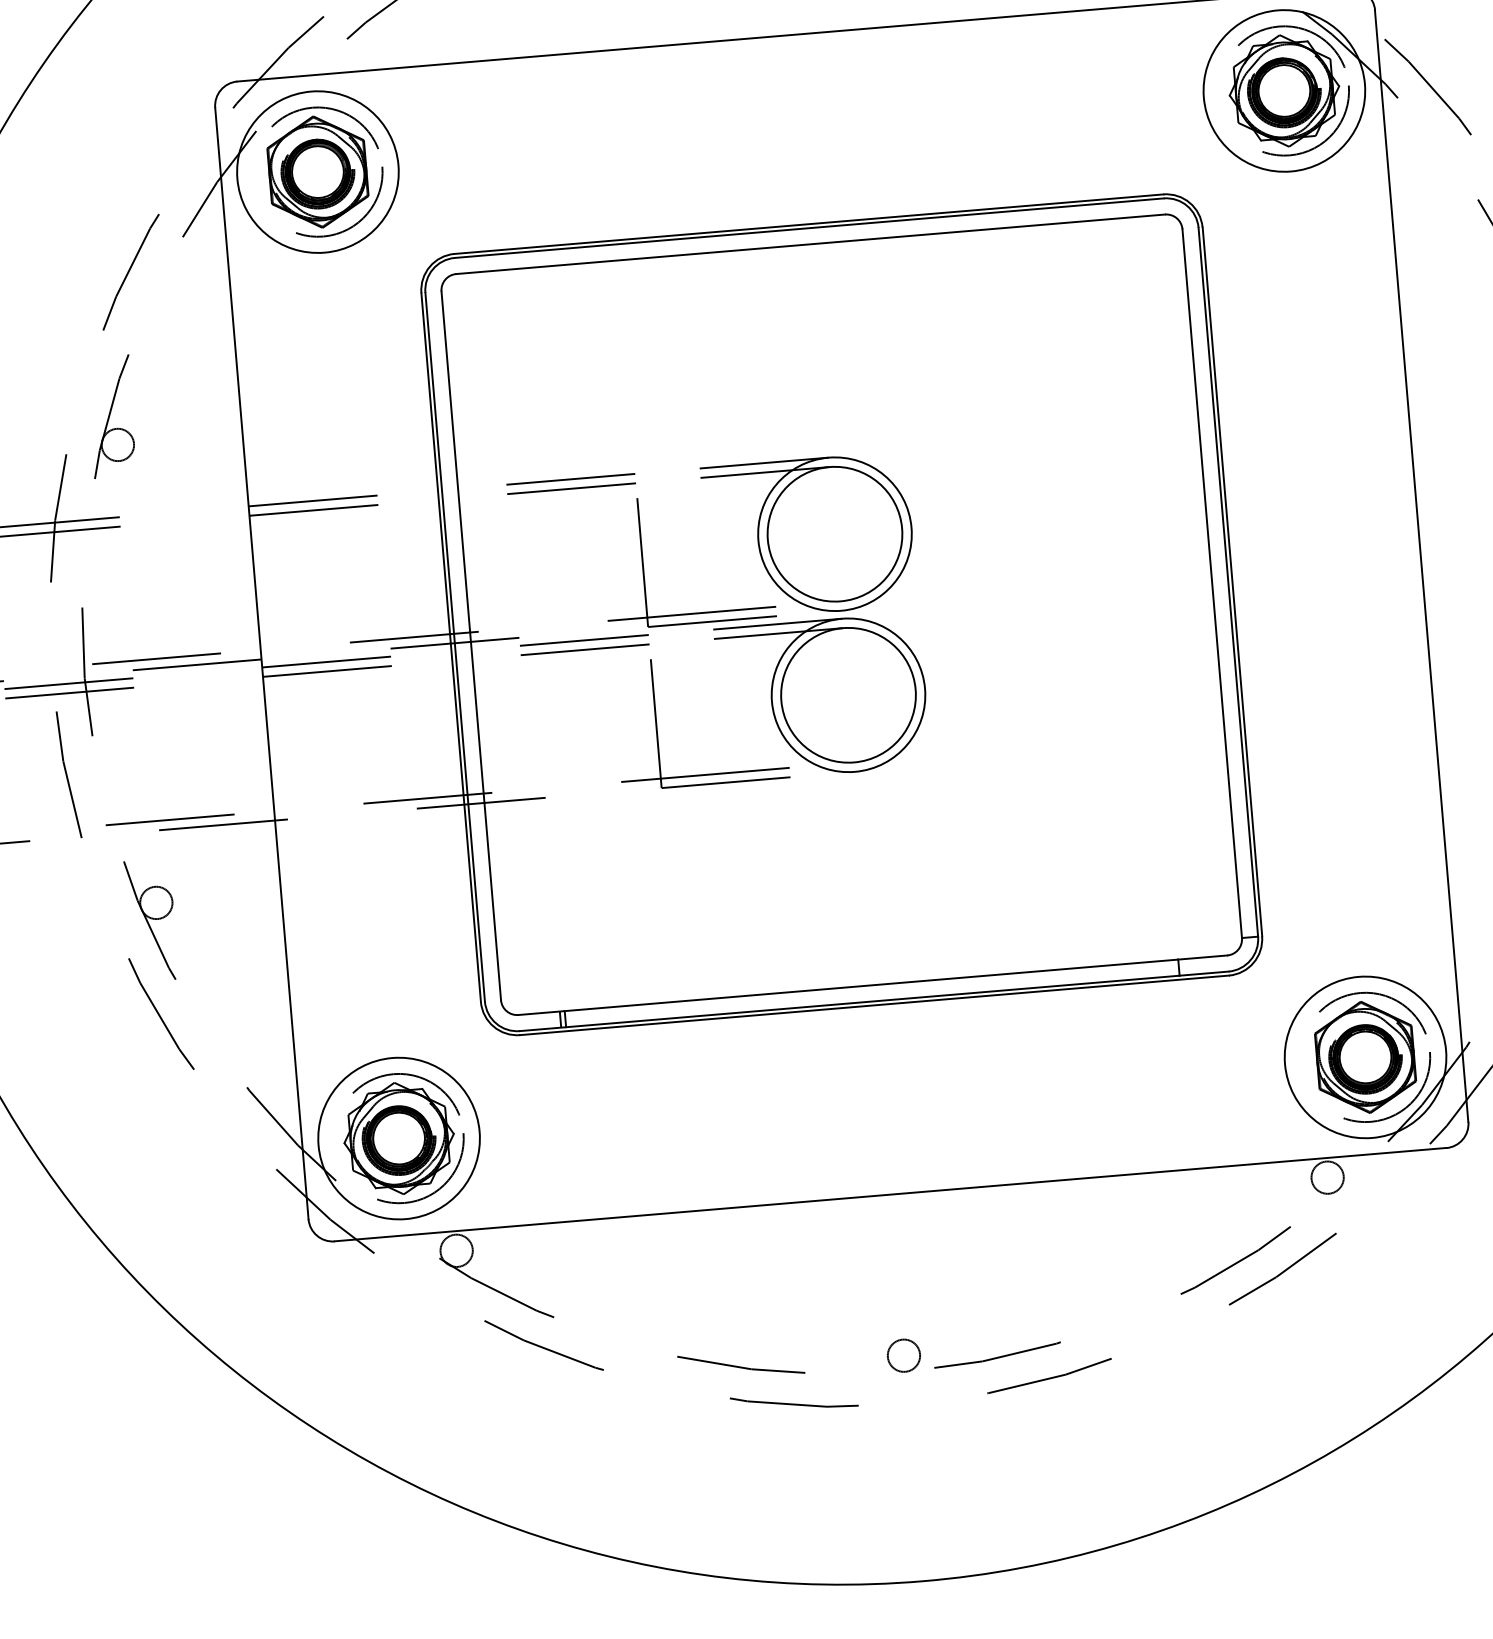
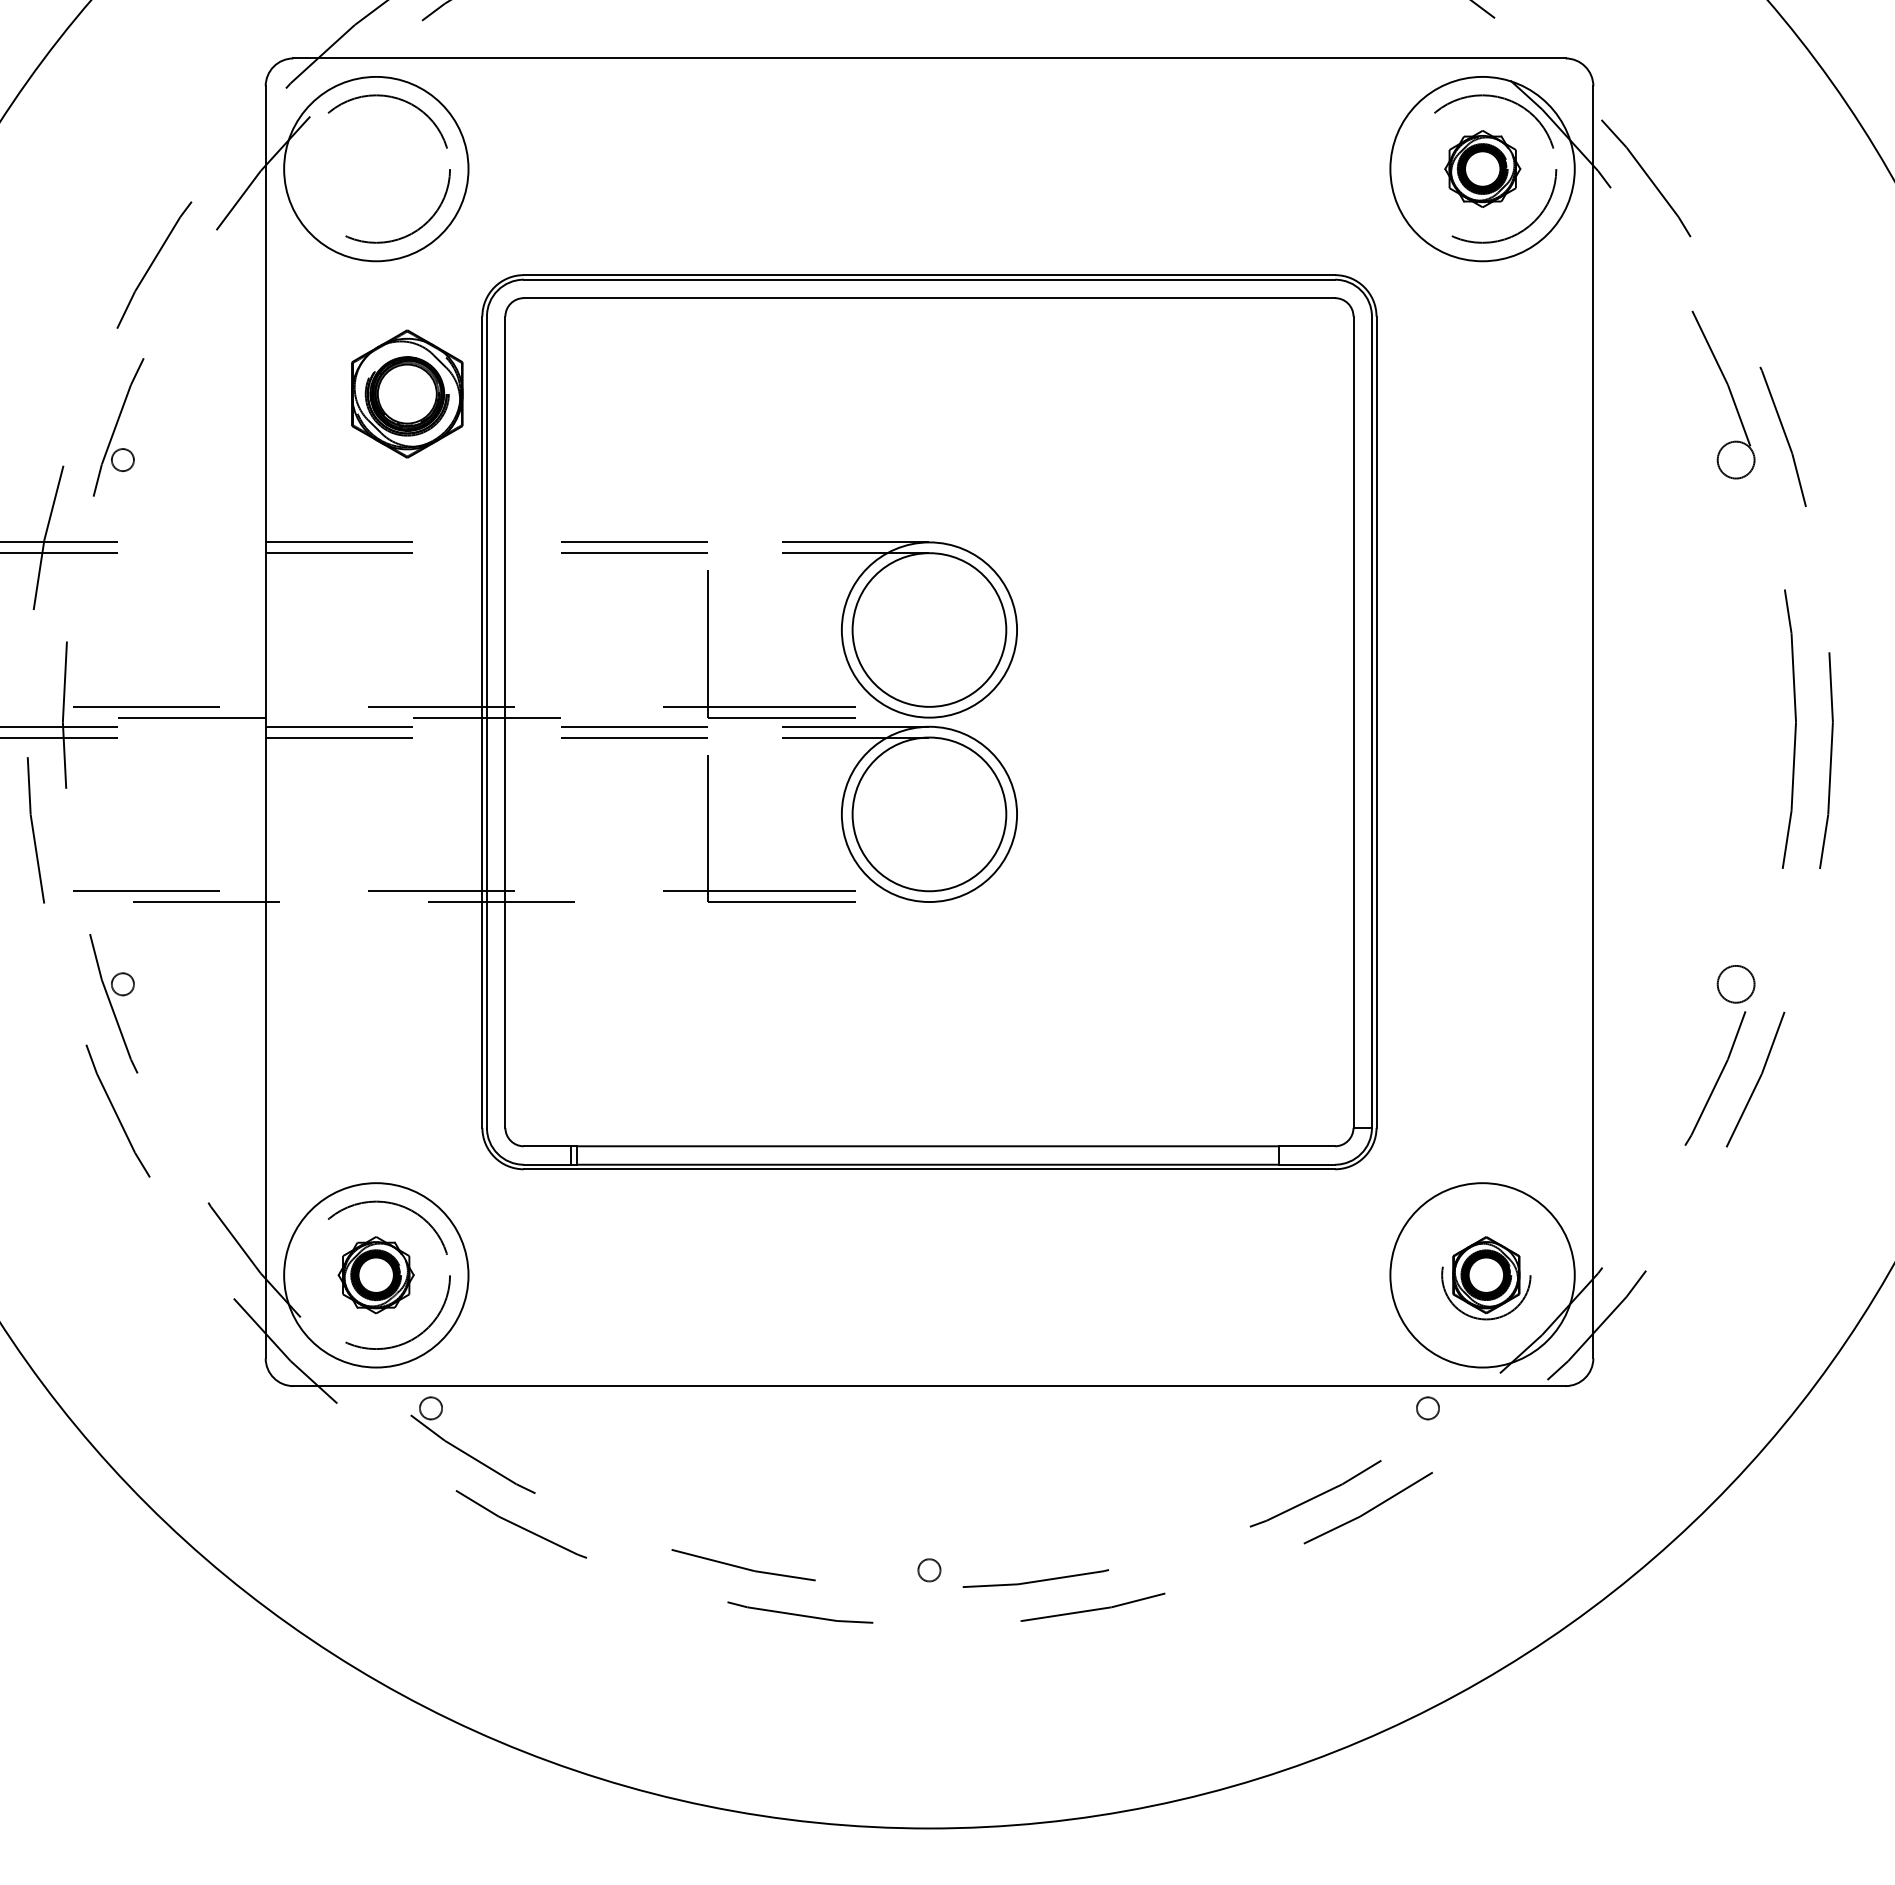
part: (1284, 90) -> (1482, 168), size x0.6
part: (318, 171) -> (407, 393), moved
circle: (117, 444) -> (122, 459), size x0.6
circle: (155, 902) -> (122, 983), size x0.6
part: (1373, 1056) -> (1491, 1274), size x0.6
part: (398, 1137) -> (375, 1274), size x0.6
circle: (1327, 1176) -> (1427, 1407), size x0.6
circle: (456, 1250) -> (430, 1407), size x0.6
circle: (903, 1354) -> (929, 1569), size x0.6

